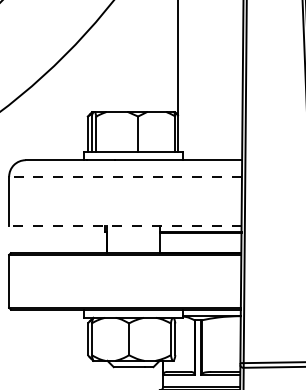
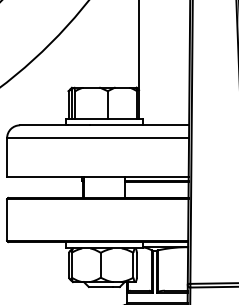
line: (125, 176) -> (98, 138), dashed -> solid
line: (124, 226) -> (97, 177), dashed -> solid

